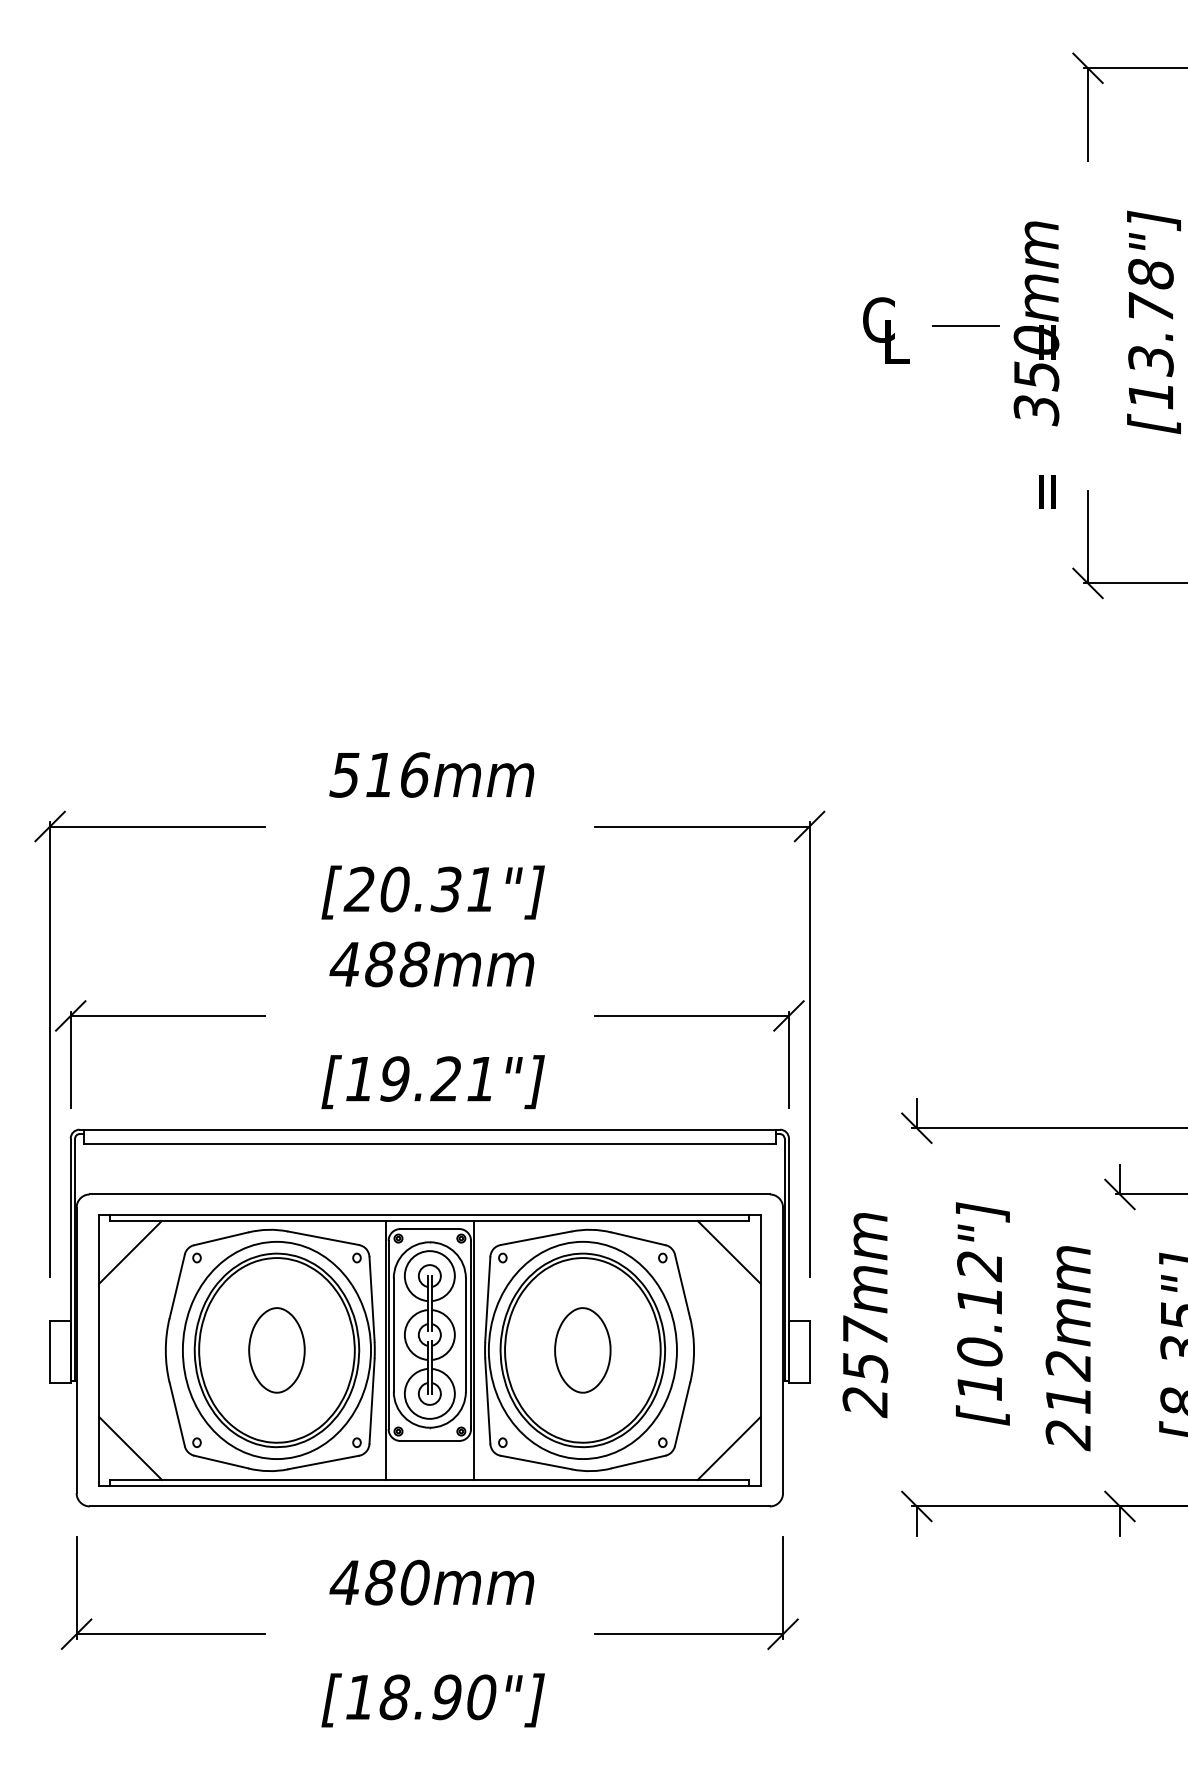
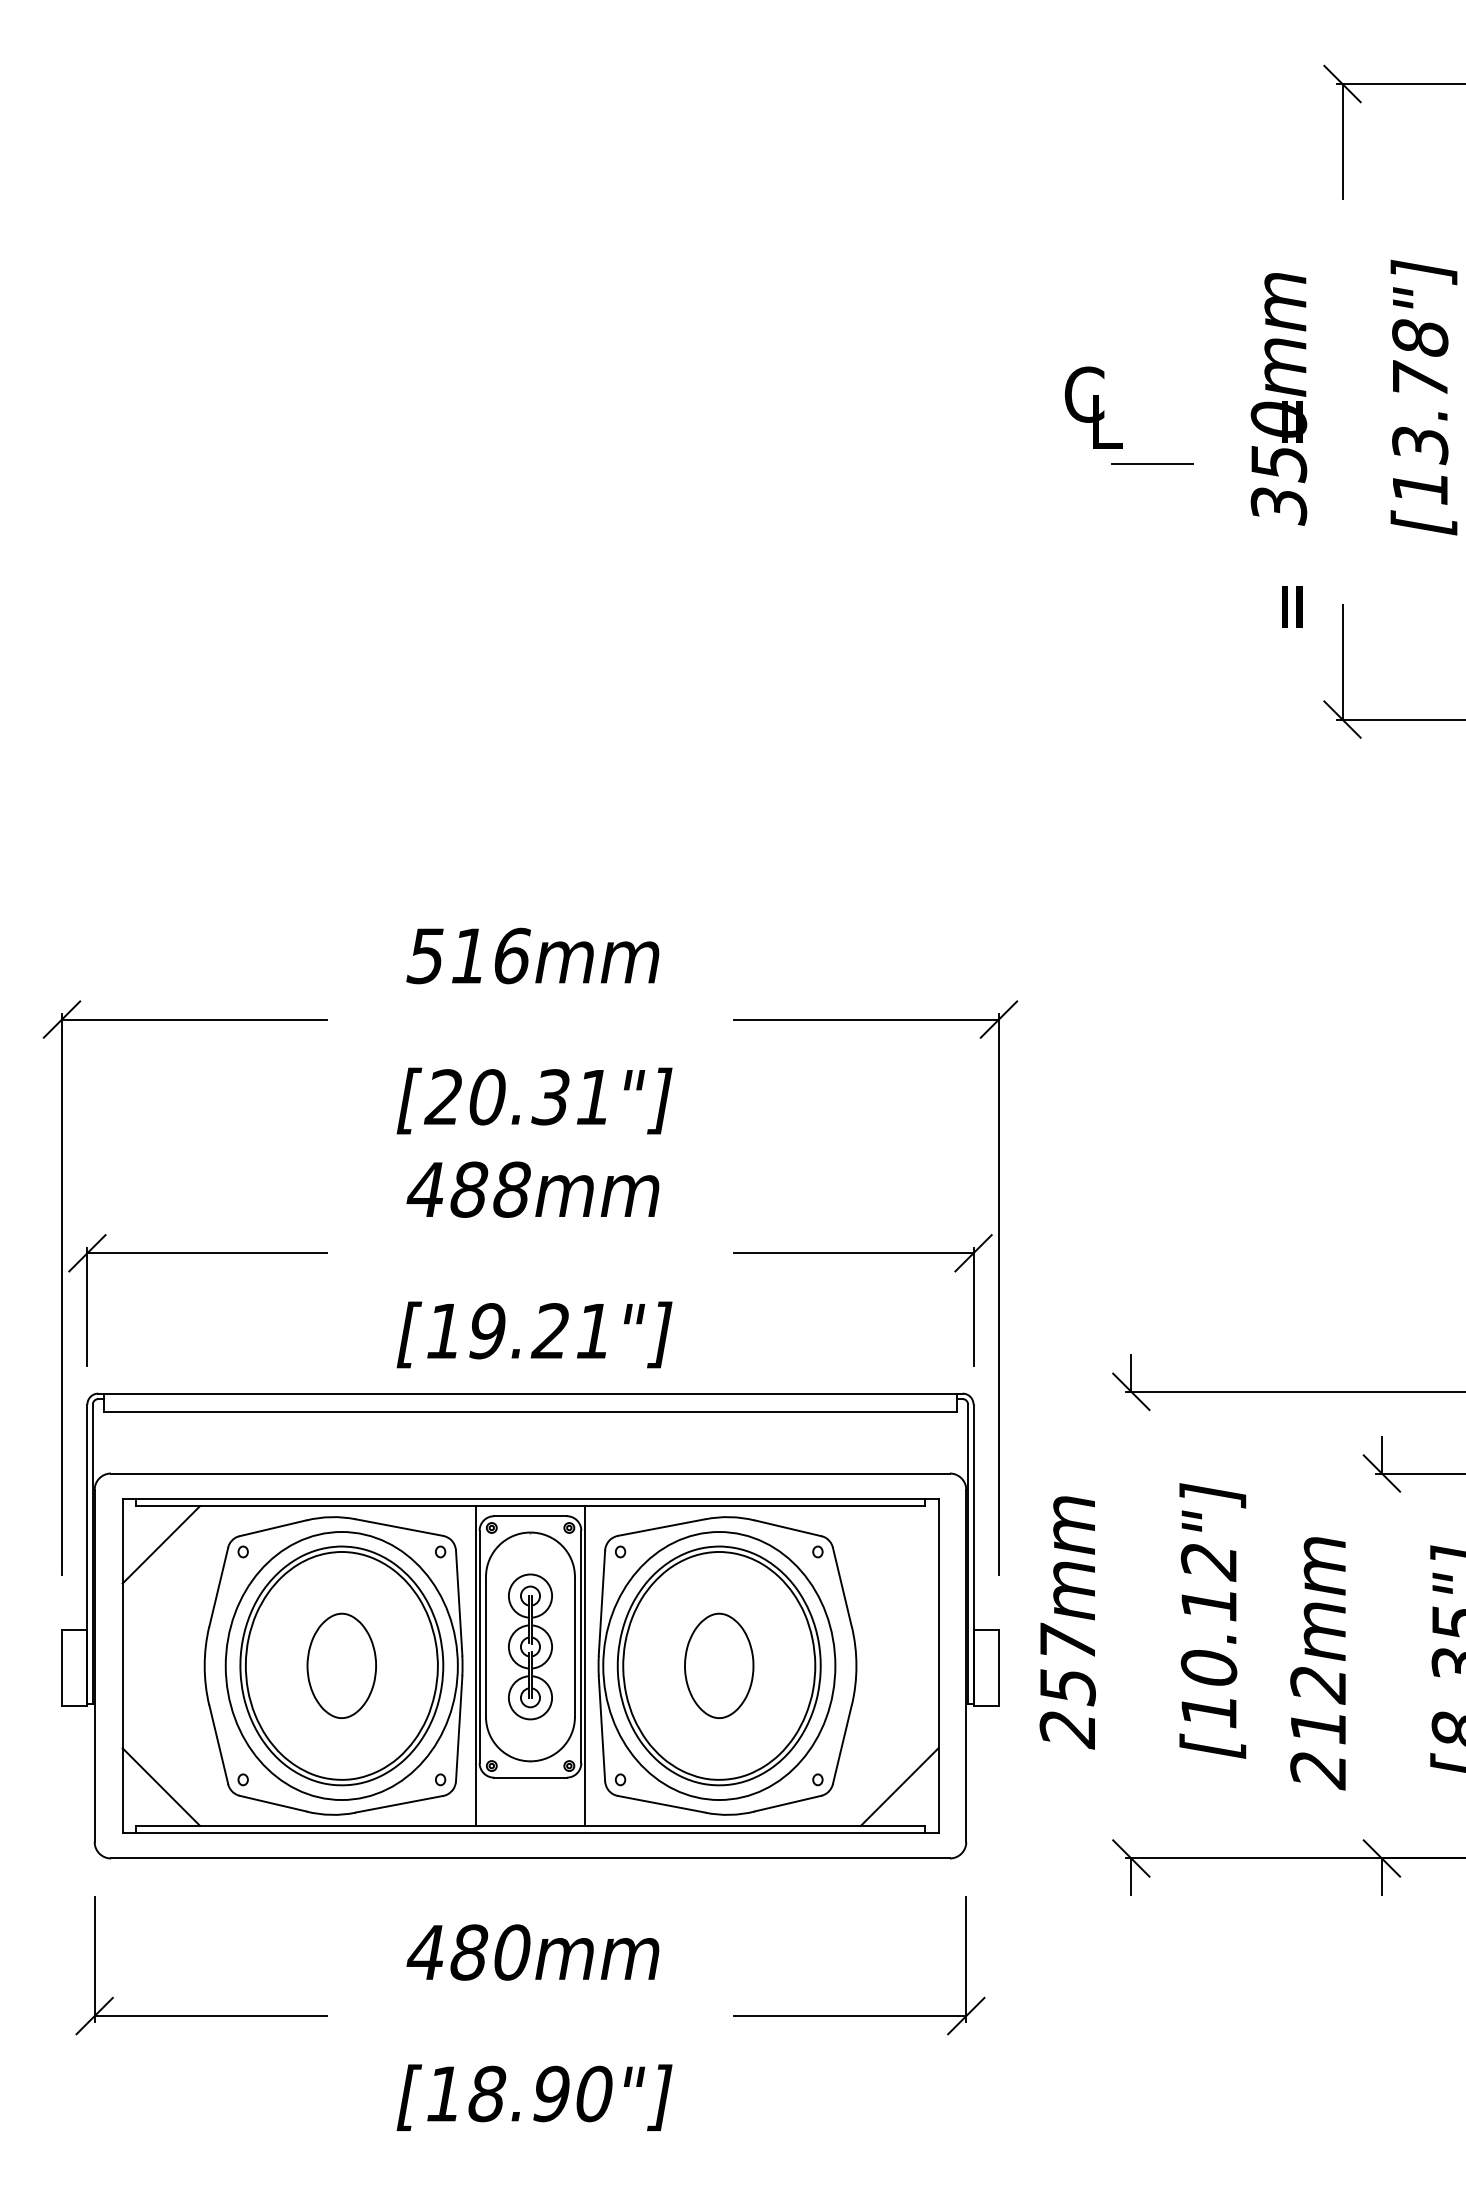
line: (966, 325) -> (1152, 463), moved
line: (728, 1251) -> (899, 1544), removed
part: (429, 1334) -> (530, 1646), size x0.7

